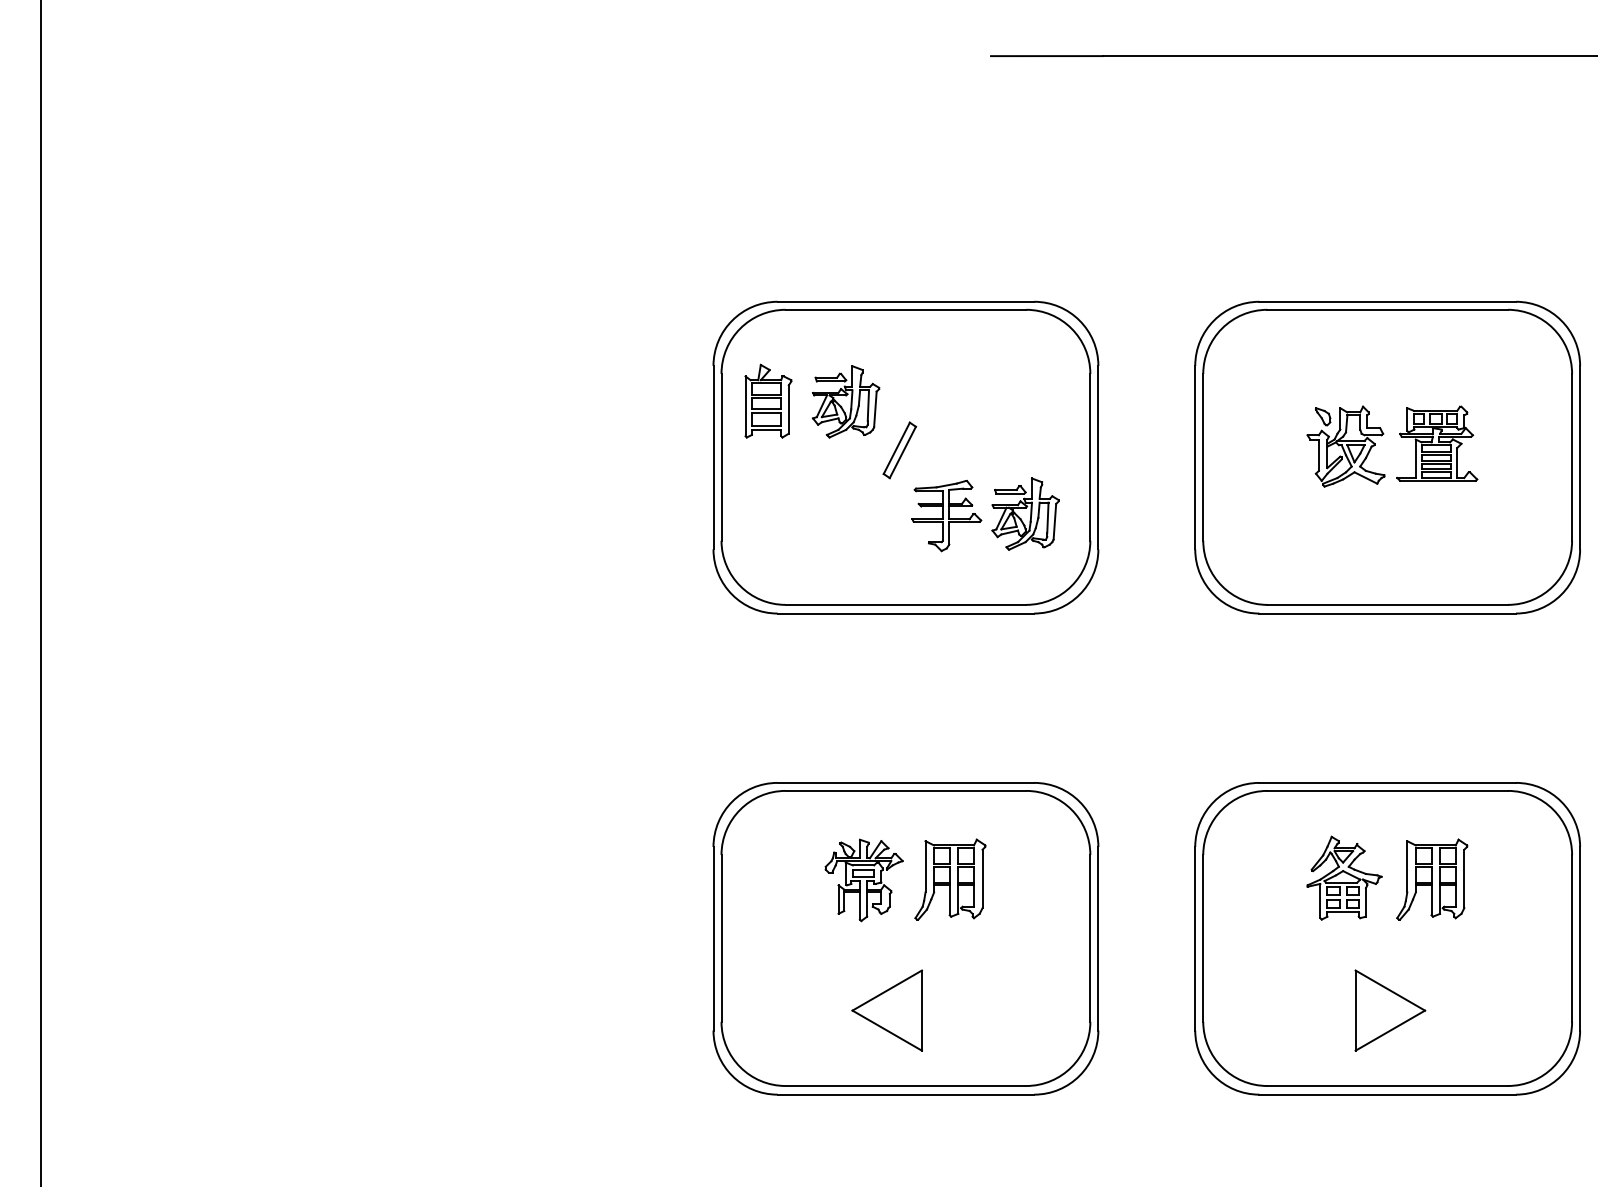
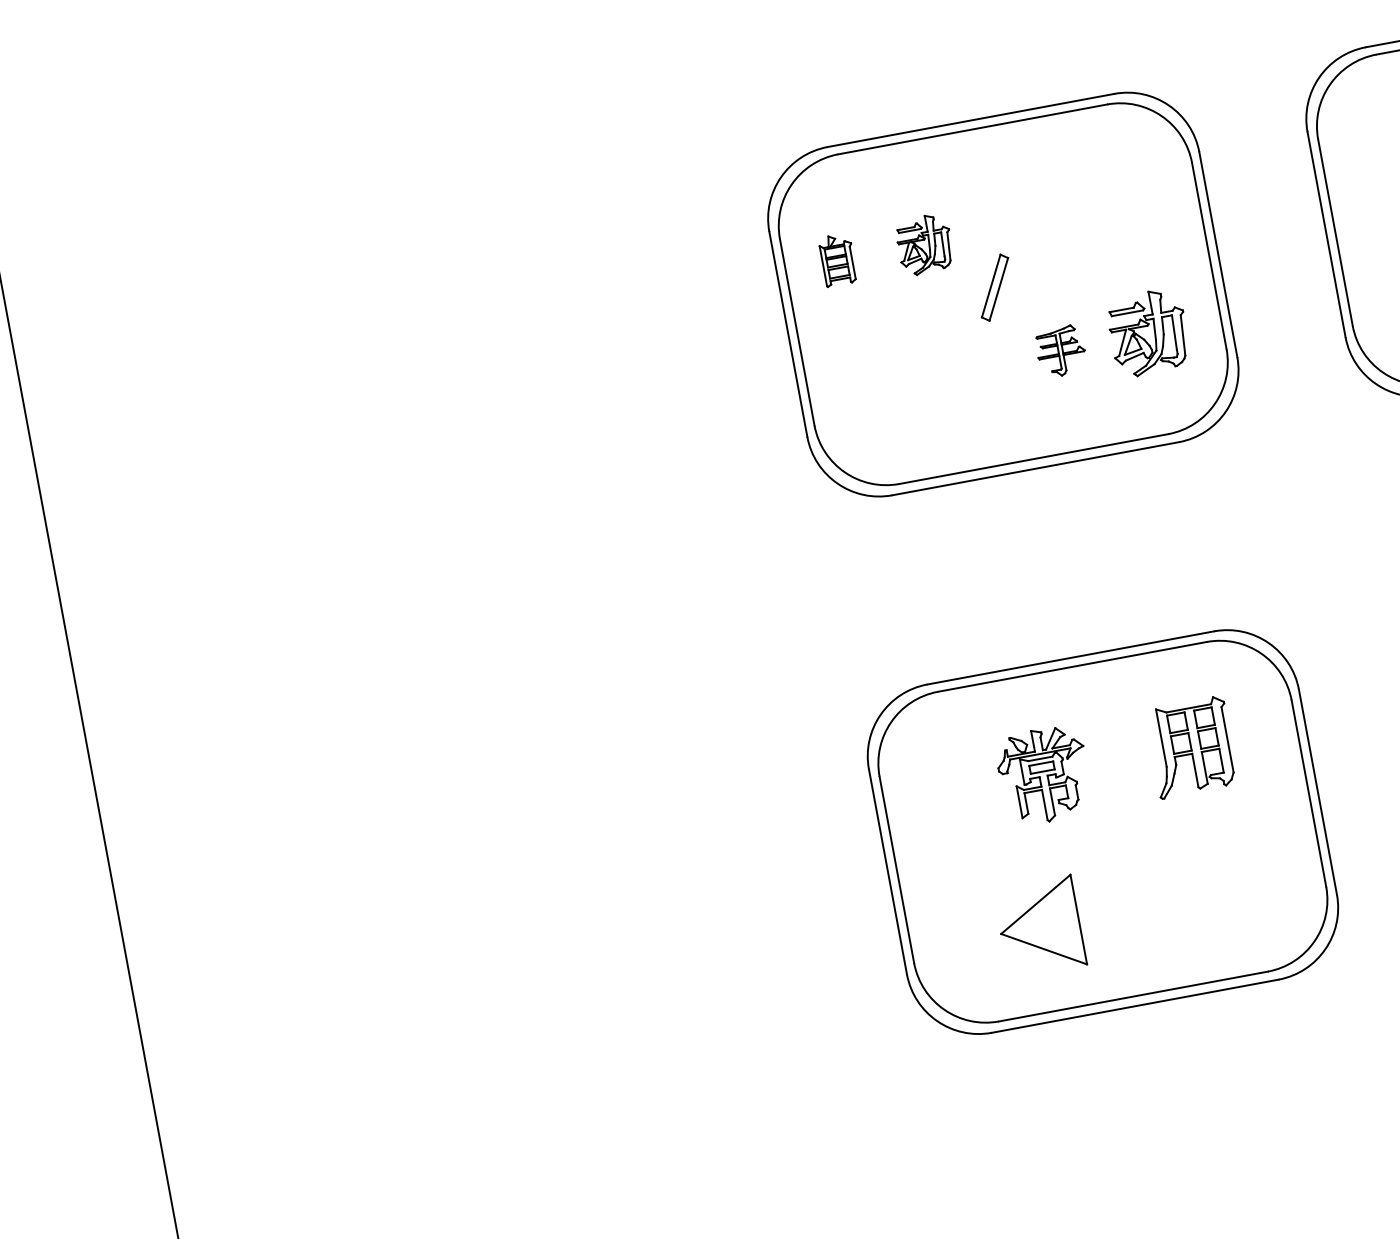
part: (768, 400) -> (837, 259), size x0.6
part: (845, 401) -> (924, 244), size x0.7
part: (946, 516) -> (1060, 351), size x0.6
part: (950, 879) -> (1191, 747), moved
part: (886, 1010) -> (1039, 926), moved

